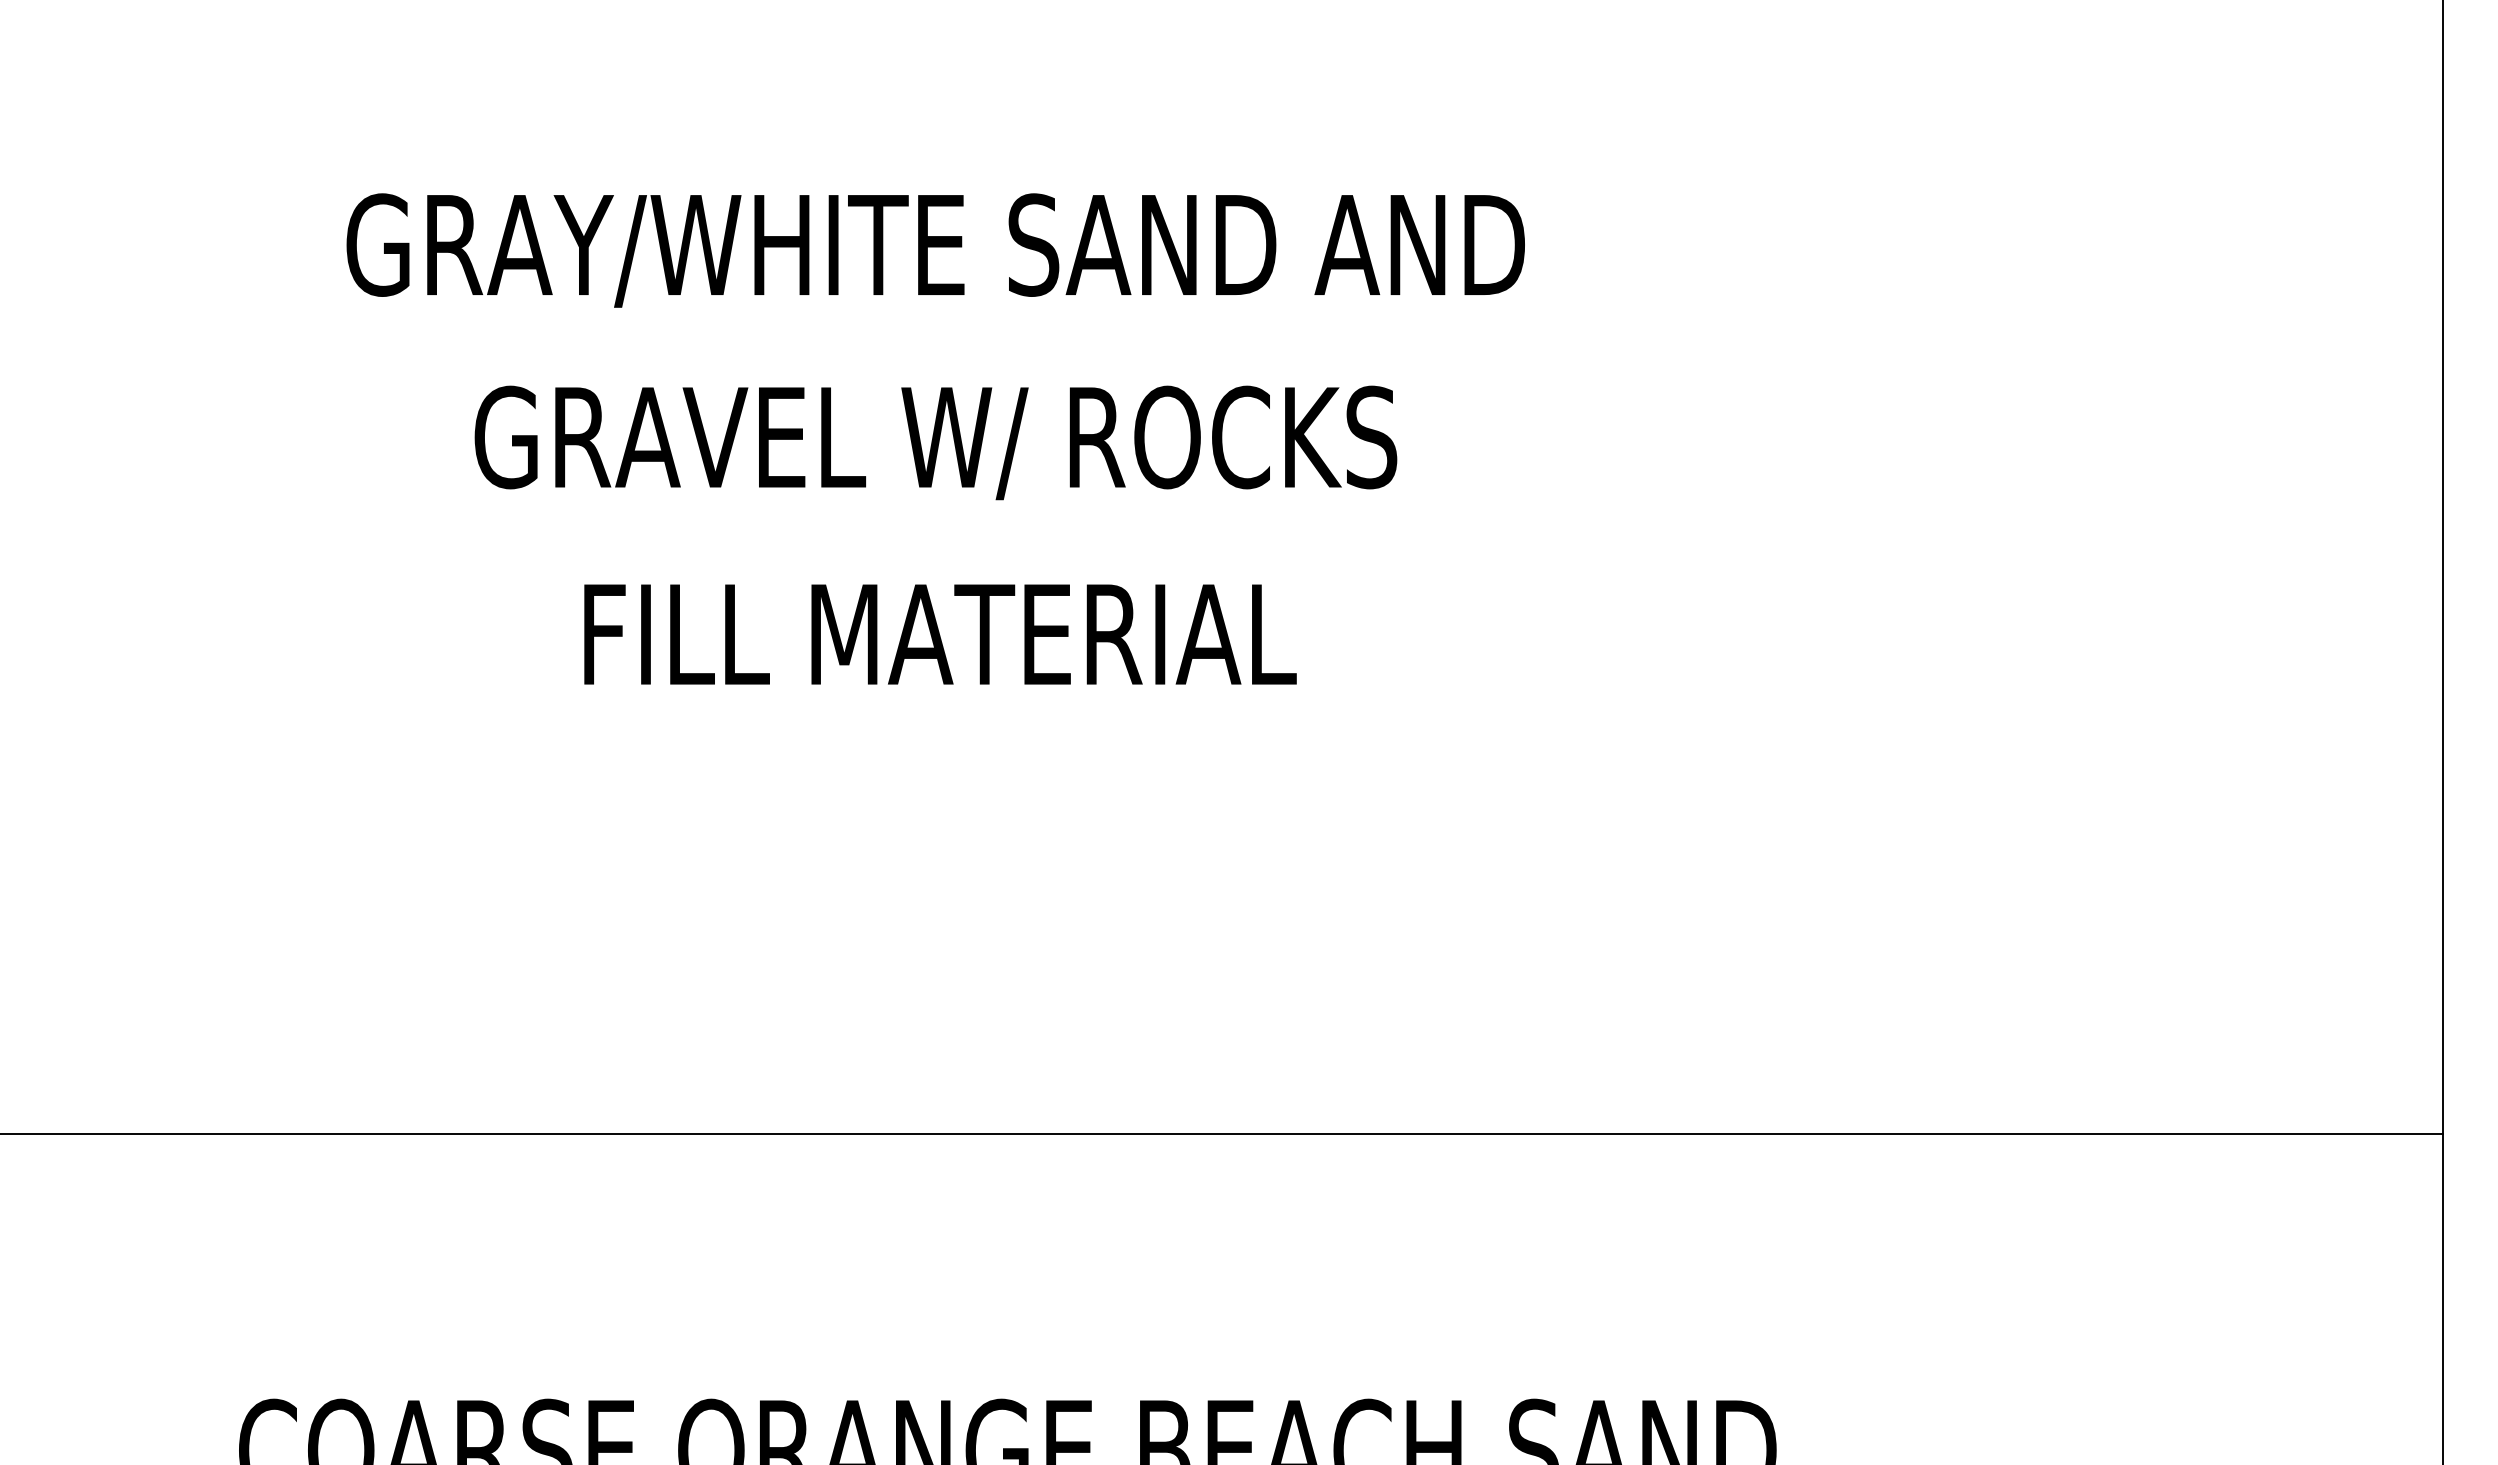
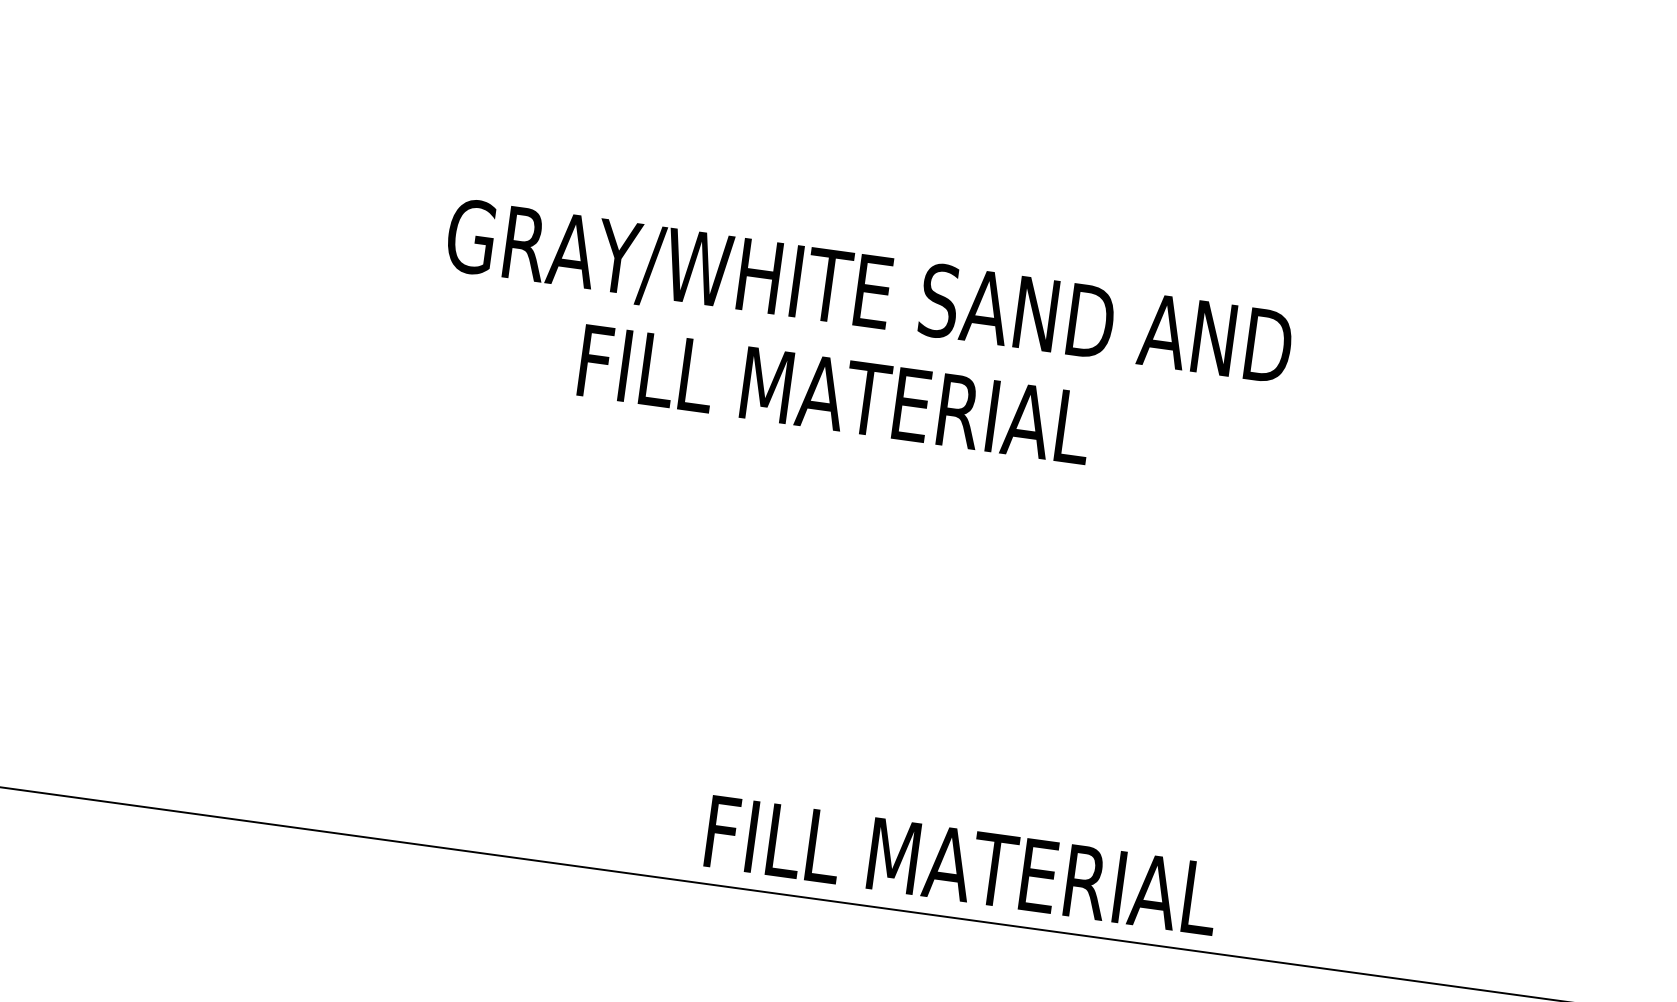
text: (935, 250) -> (868, 295), moved
text: (935, 442) -> (831, 397), GRAVEL W/ ROCKS -> FILL MATERIAL
text: (940, 634) -> (962, 865), moved

